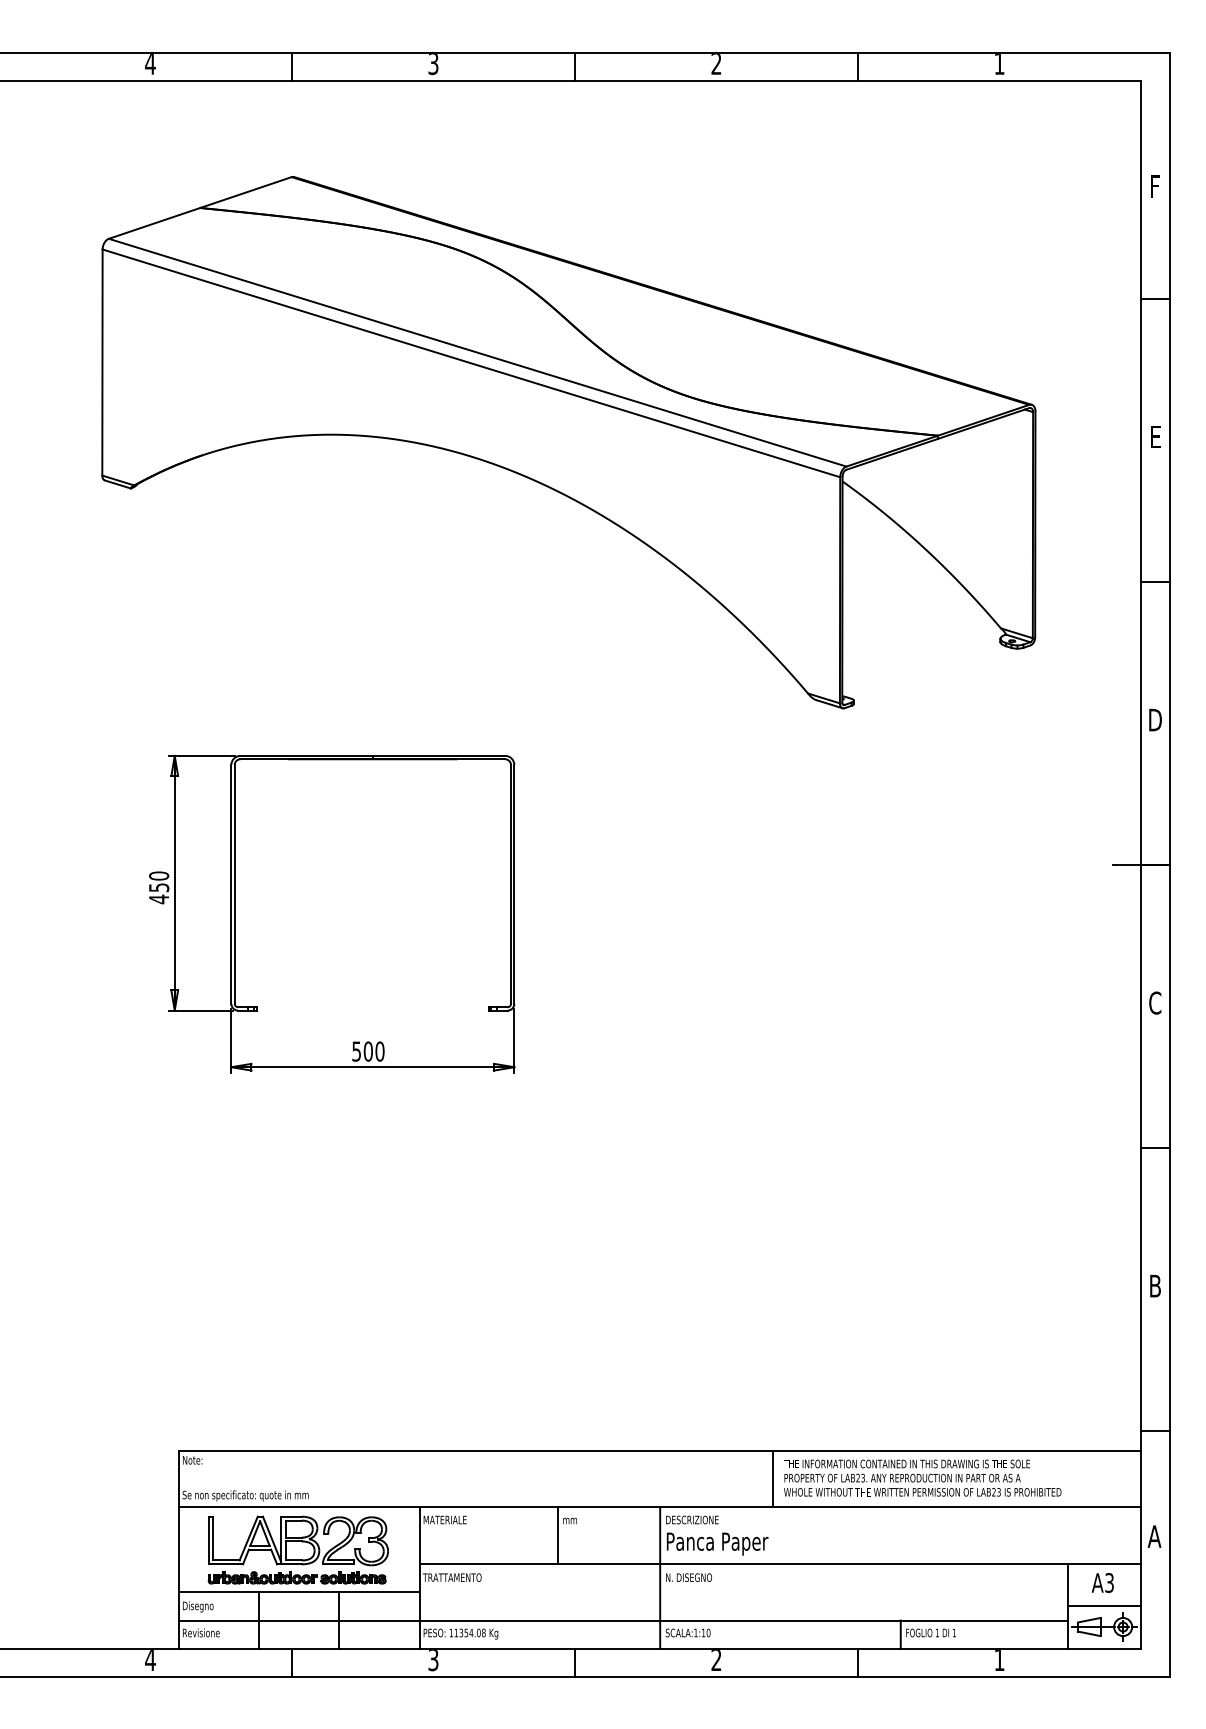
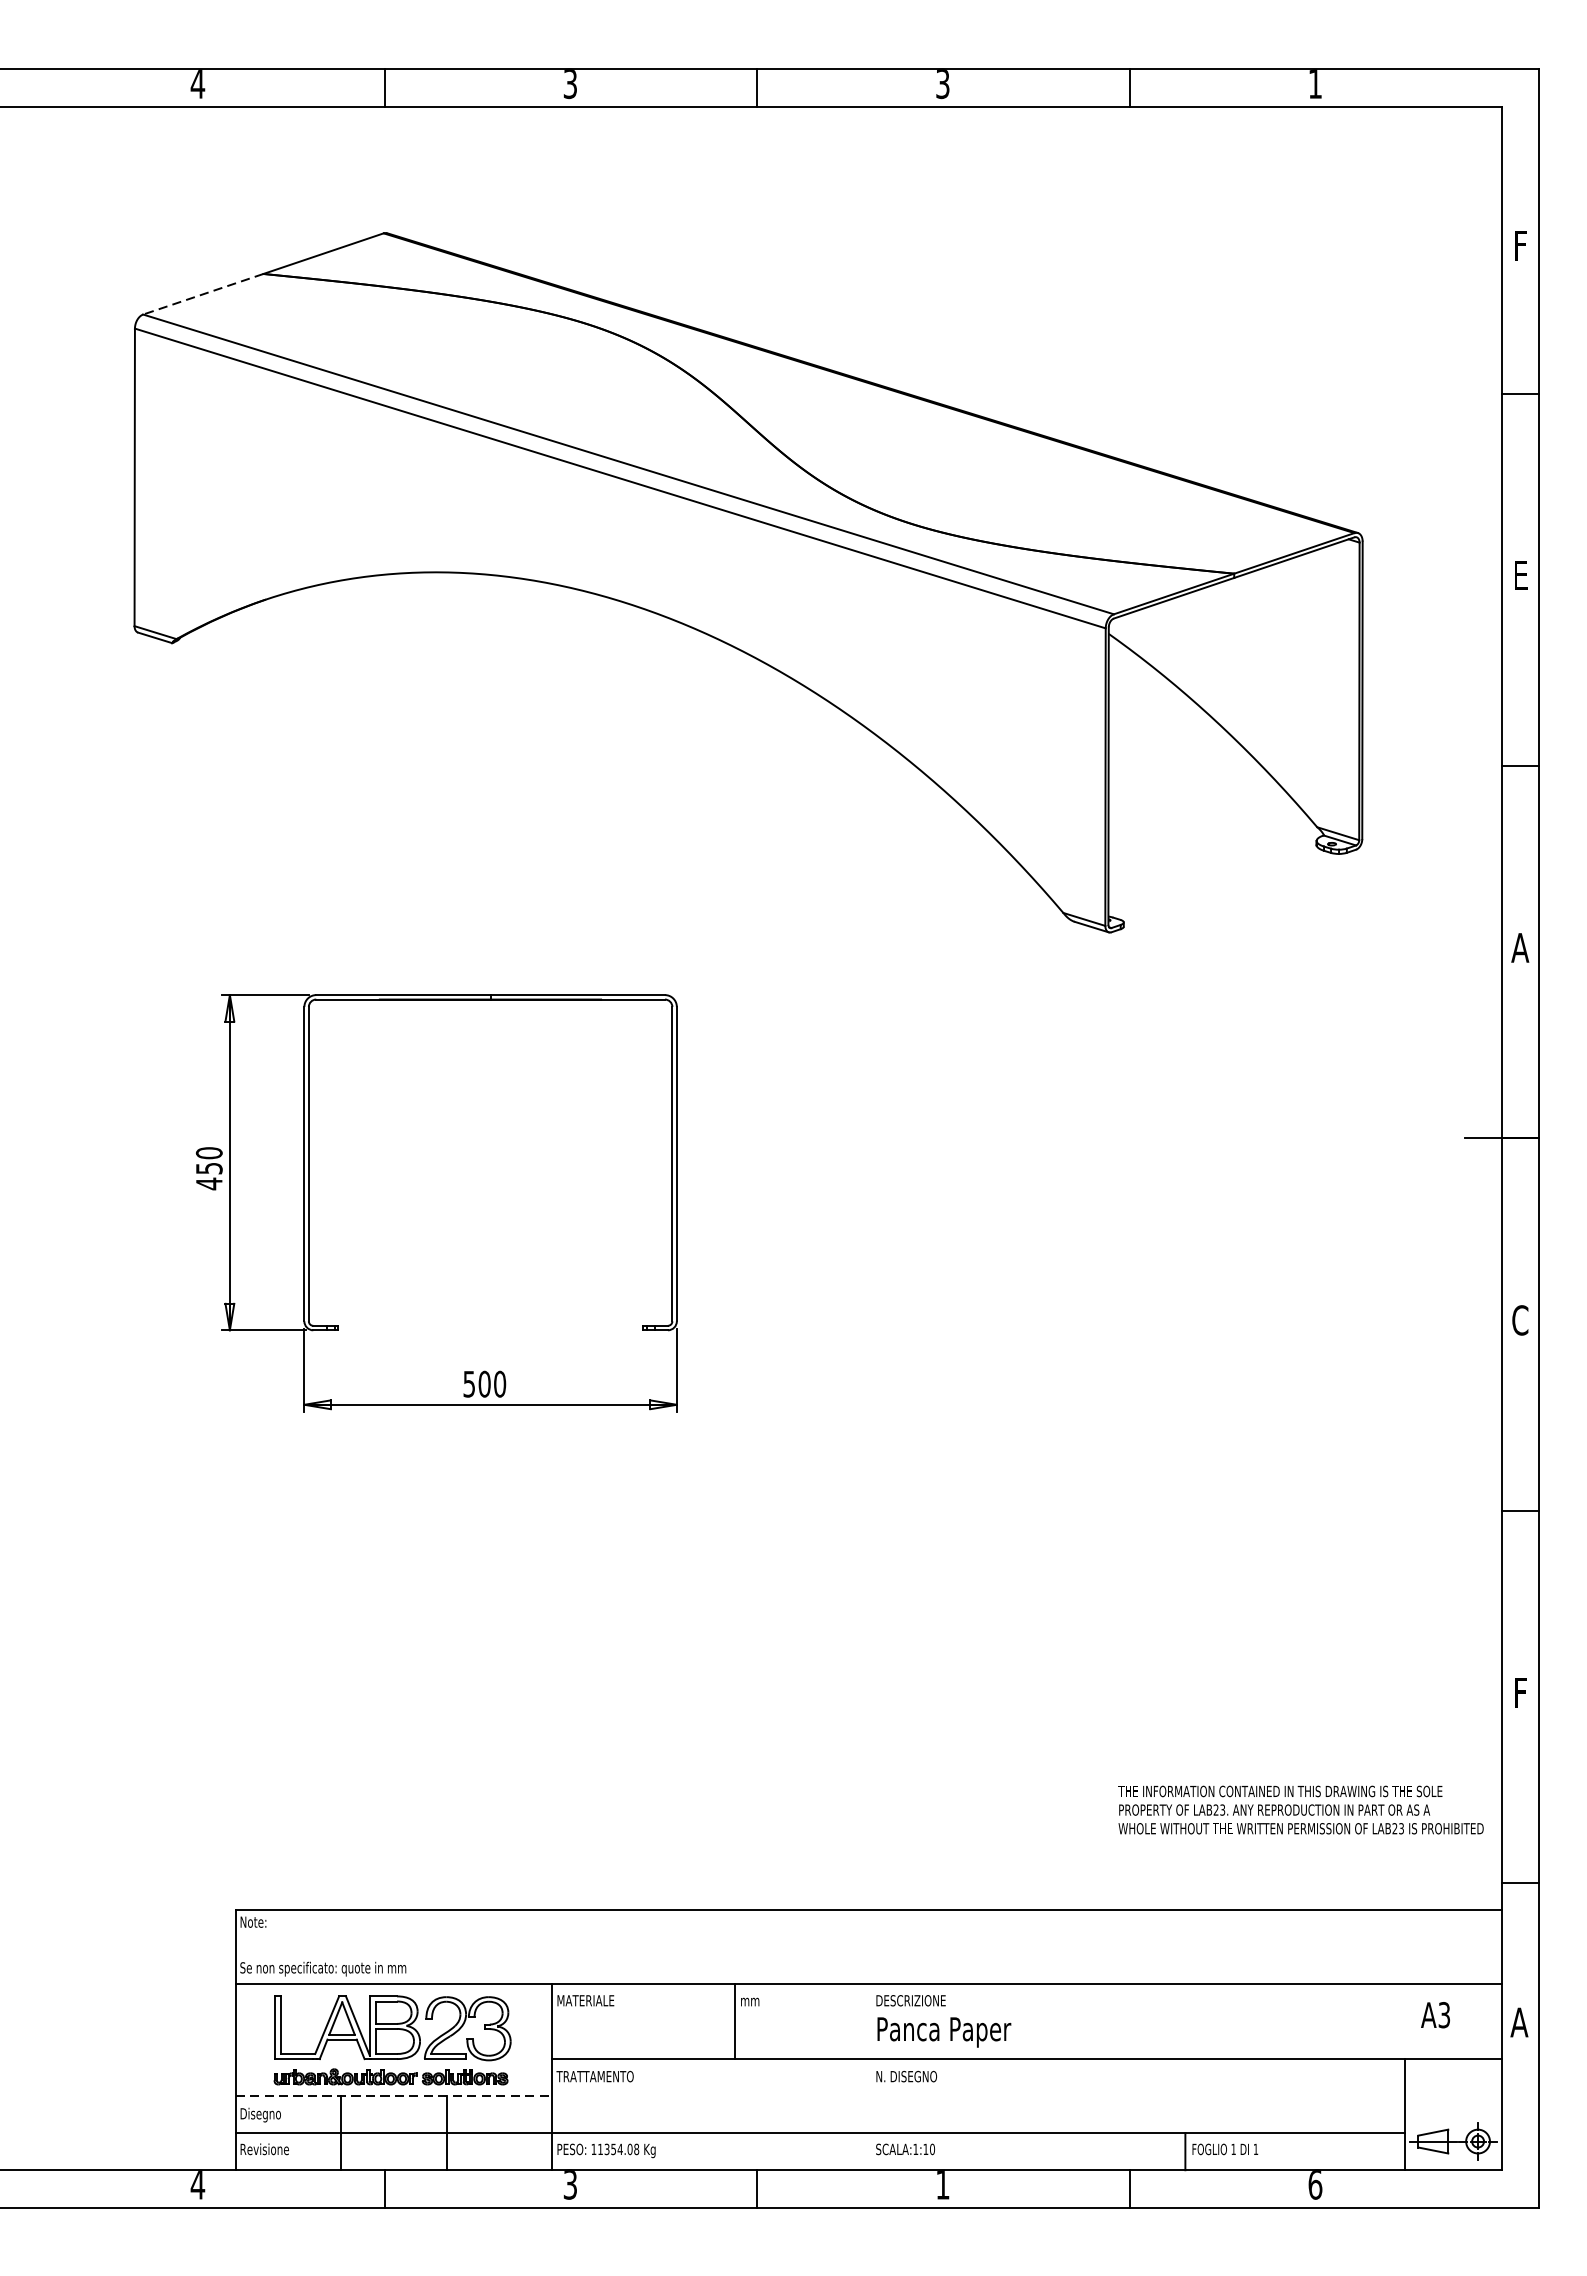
text: (716, 64) -> (942, 85), 2 -> 3
line: (154, 223) -> (203, 294), solid -> dashed
text: (1154, 719) -> (1519, 947), D -> A
text: (1155, 1285) -> (1520, 1692), B -> F
text: (922, 1477) -> (1300, 1809), moved
line: (773, 1478) -> (1017, 1946), removed
line: (660, 1577) -> (869, 2076), removed
text: (1102, 1582) -> (1435, 2014), moved
line: (299, 1592) -> (394, 2096), solid -> dashed
line: (1104, 1606) -> (1453, 2114), removed
text: (716, 1660) -> (942, 2185), 2 -> 1
text: (999, 1660) -> (1315, 2185), 1 -> 6

